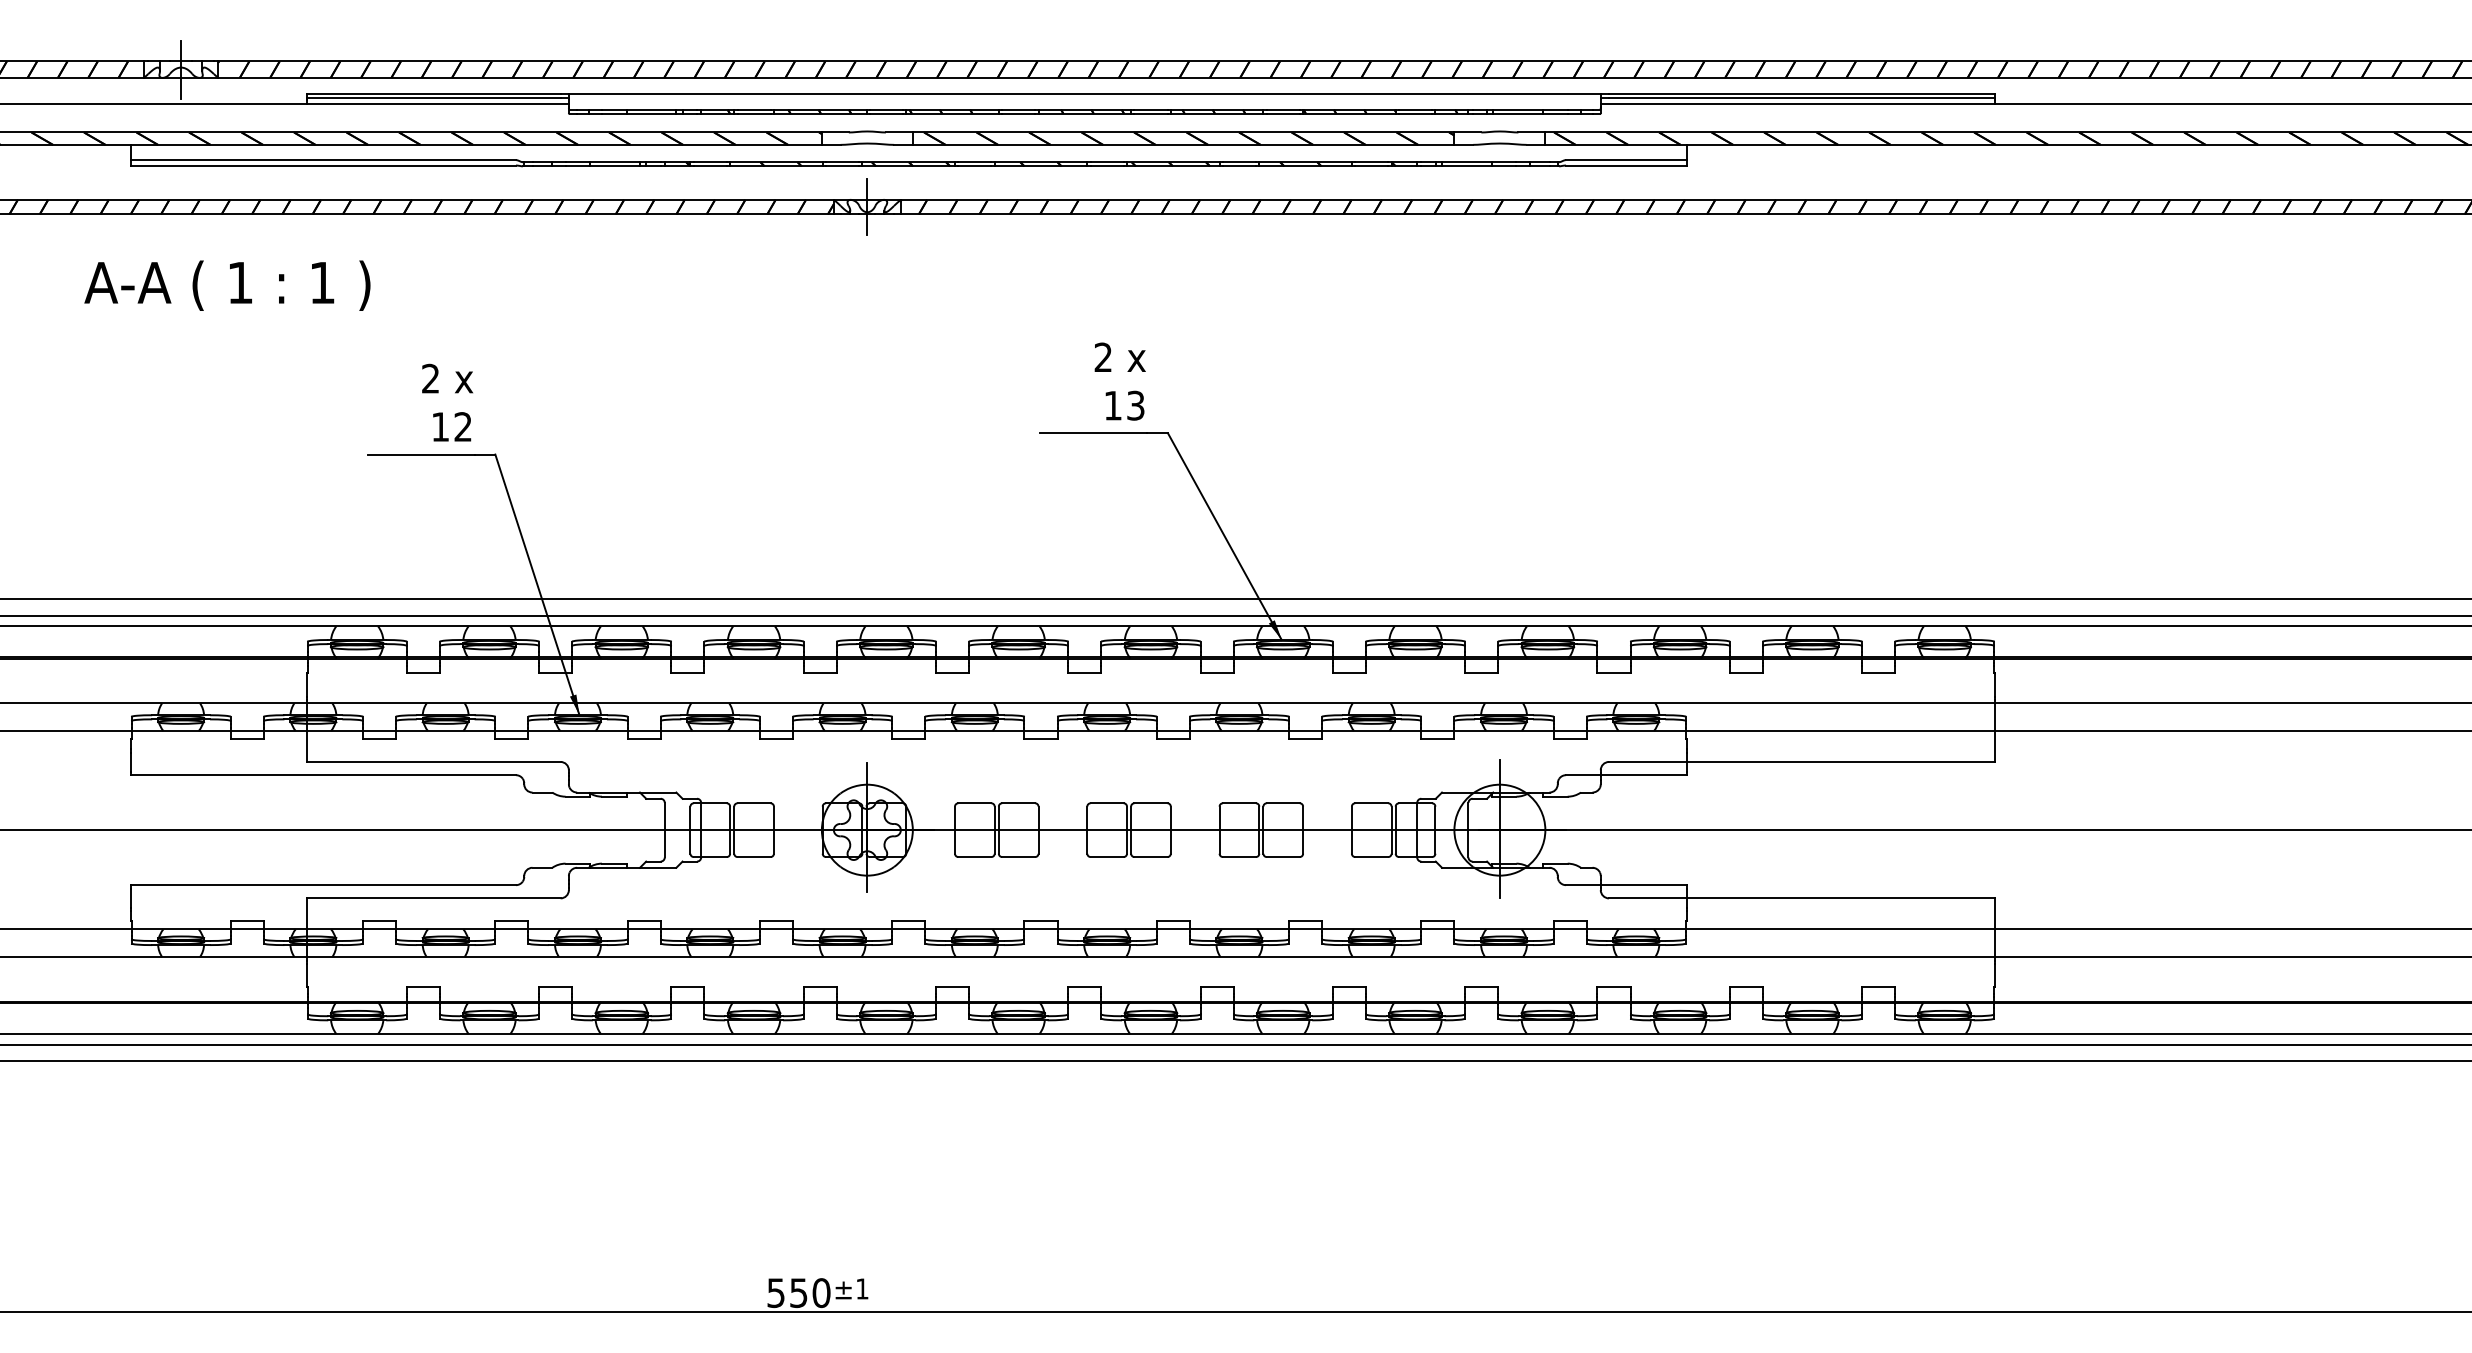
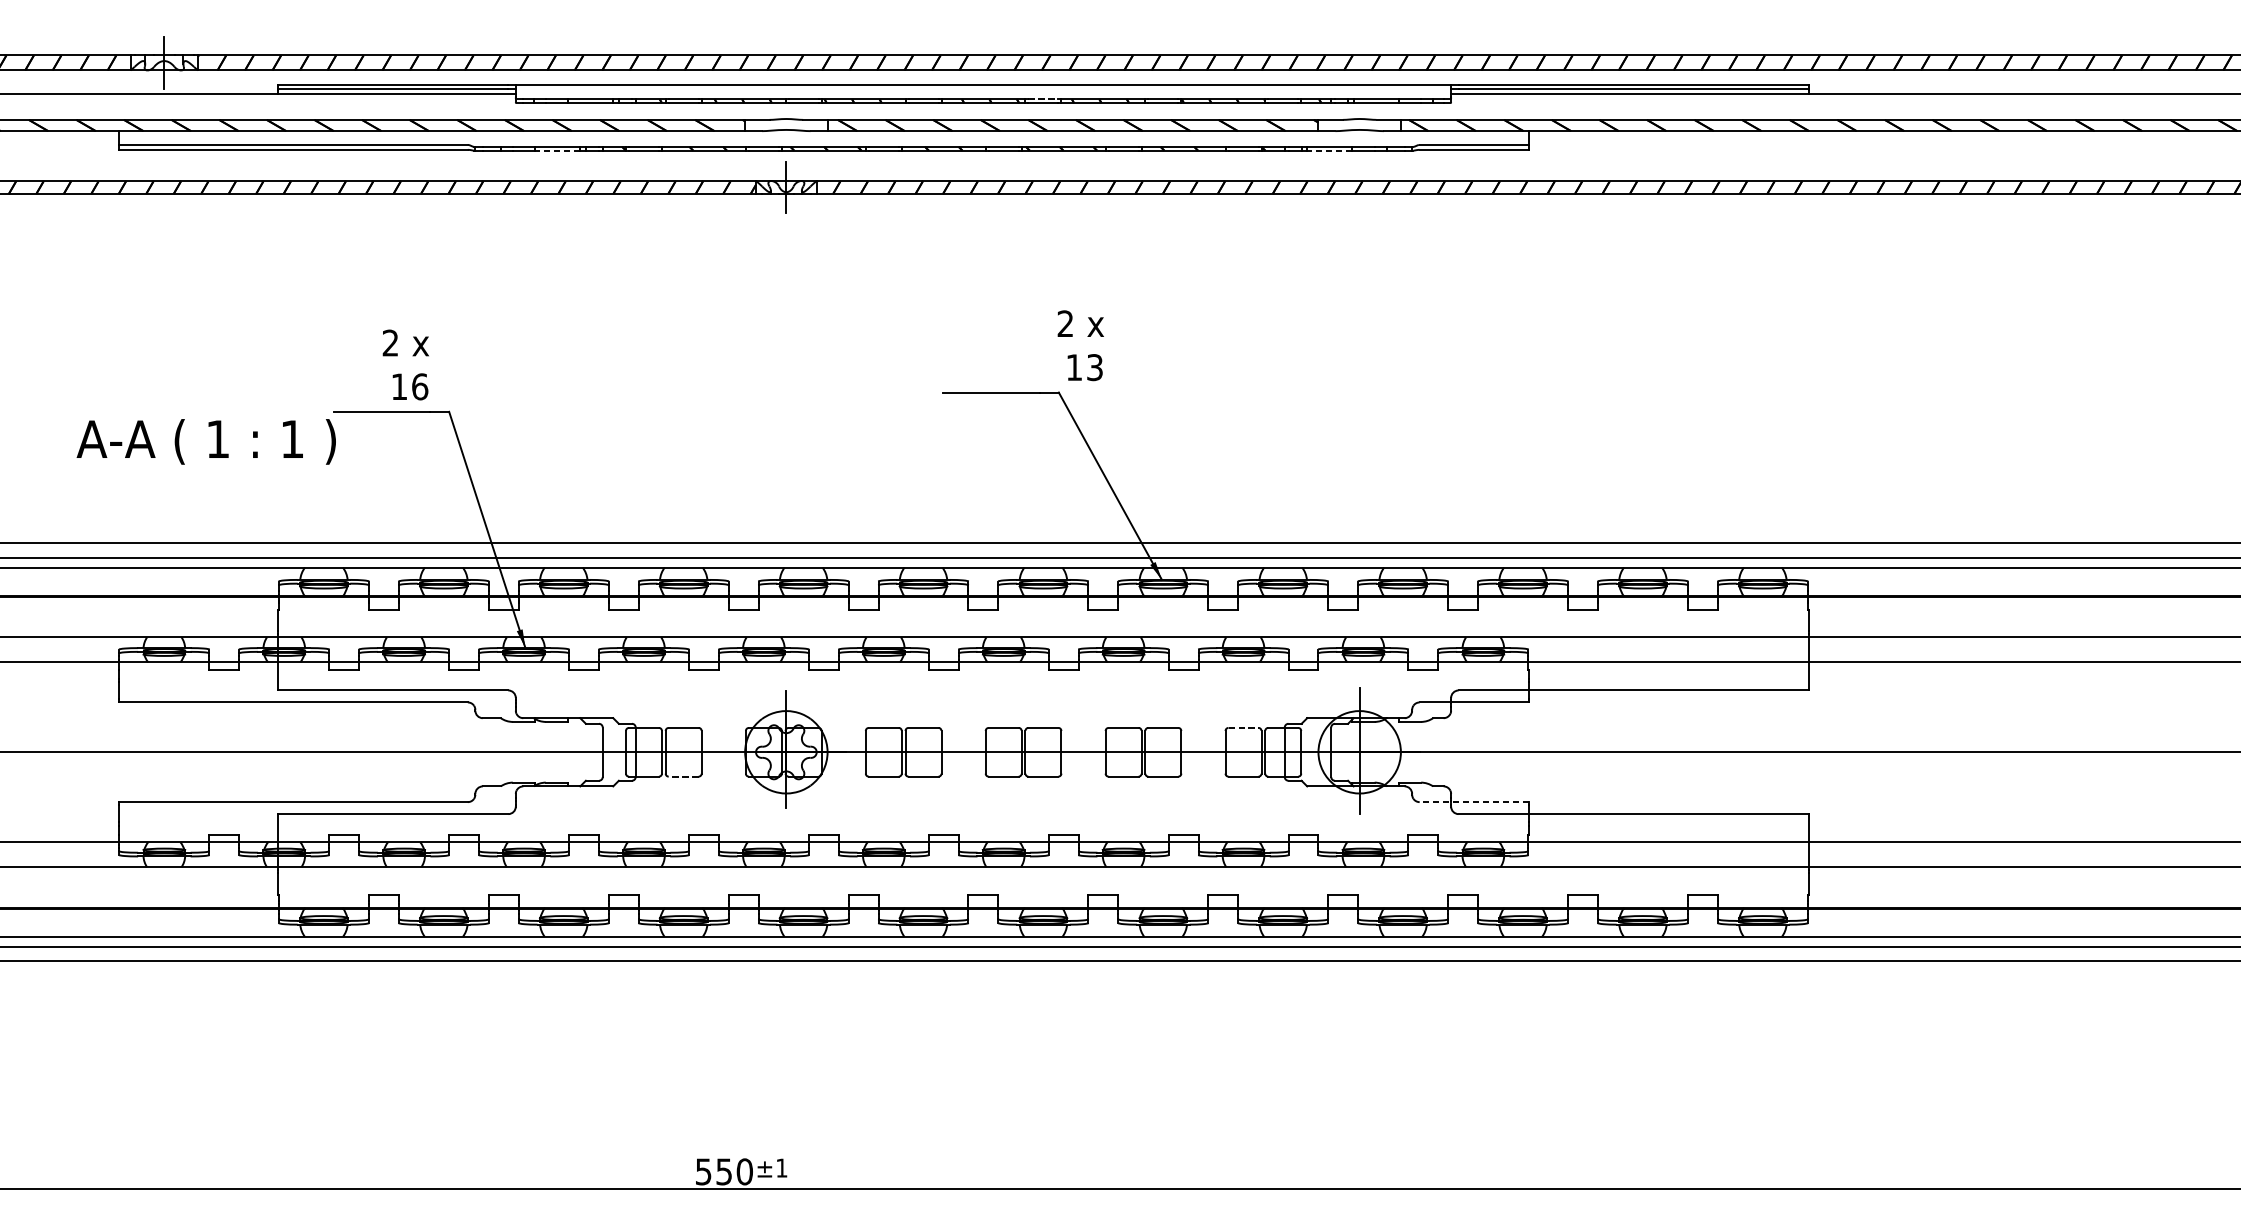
line: (1150, 109) -> (1043, 99), solid -> dashed
line: (615, 166) -> (558, 150), solid -> dashed
line: (1466, 166) -> (1329, 150), solid -> dashed
text: (227, 285) -> (206, 441), moved
text: (1119, 381) -> (1080, 345), moved
text: (463, 426) -> (420, 386), 12 -> 16
line: (1371, 803) -> (1243, 728), solid -> dashed
line: (754, 857) -> (684, 777), solid -> dashed
line: (1625, 885) -> (1473, 802), solid -> dashed

